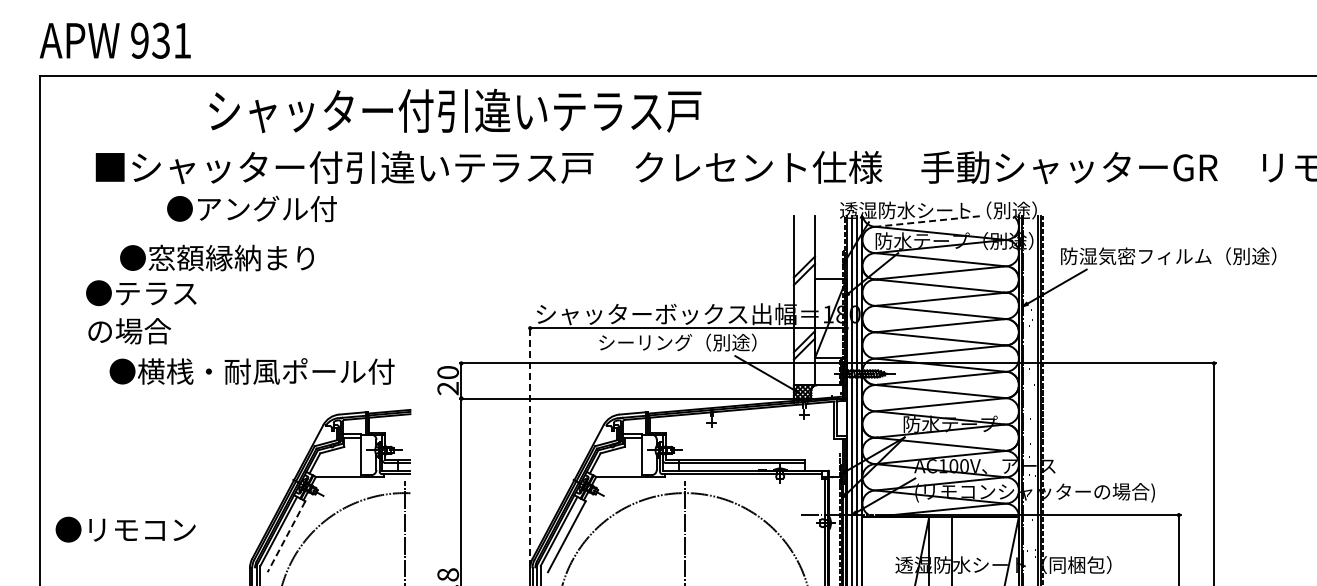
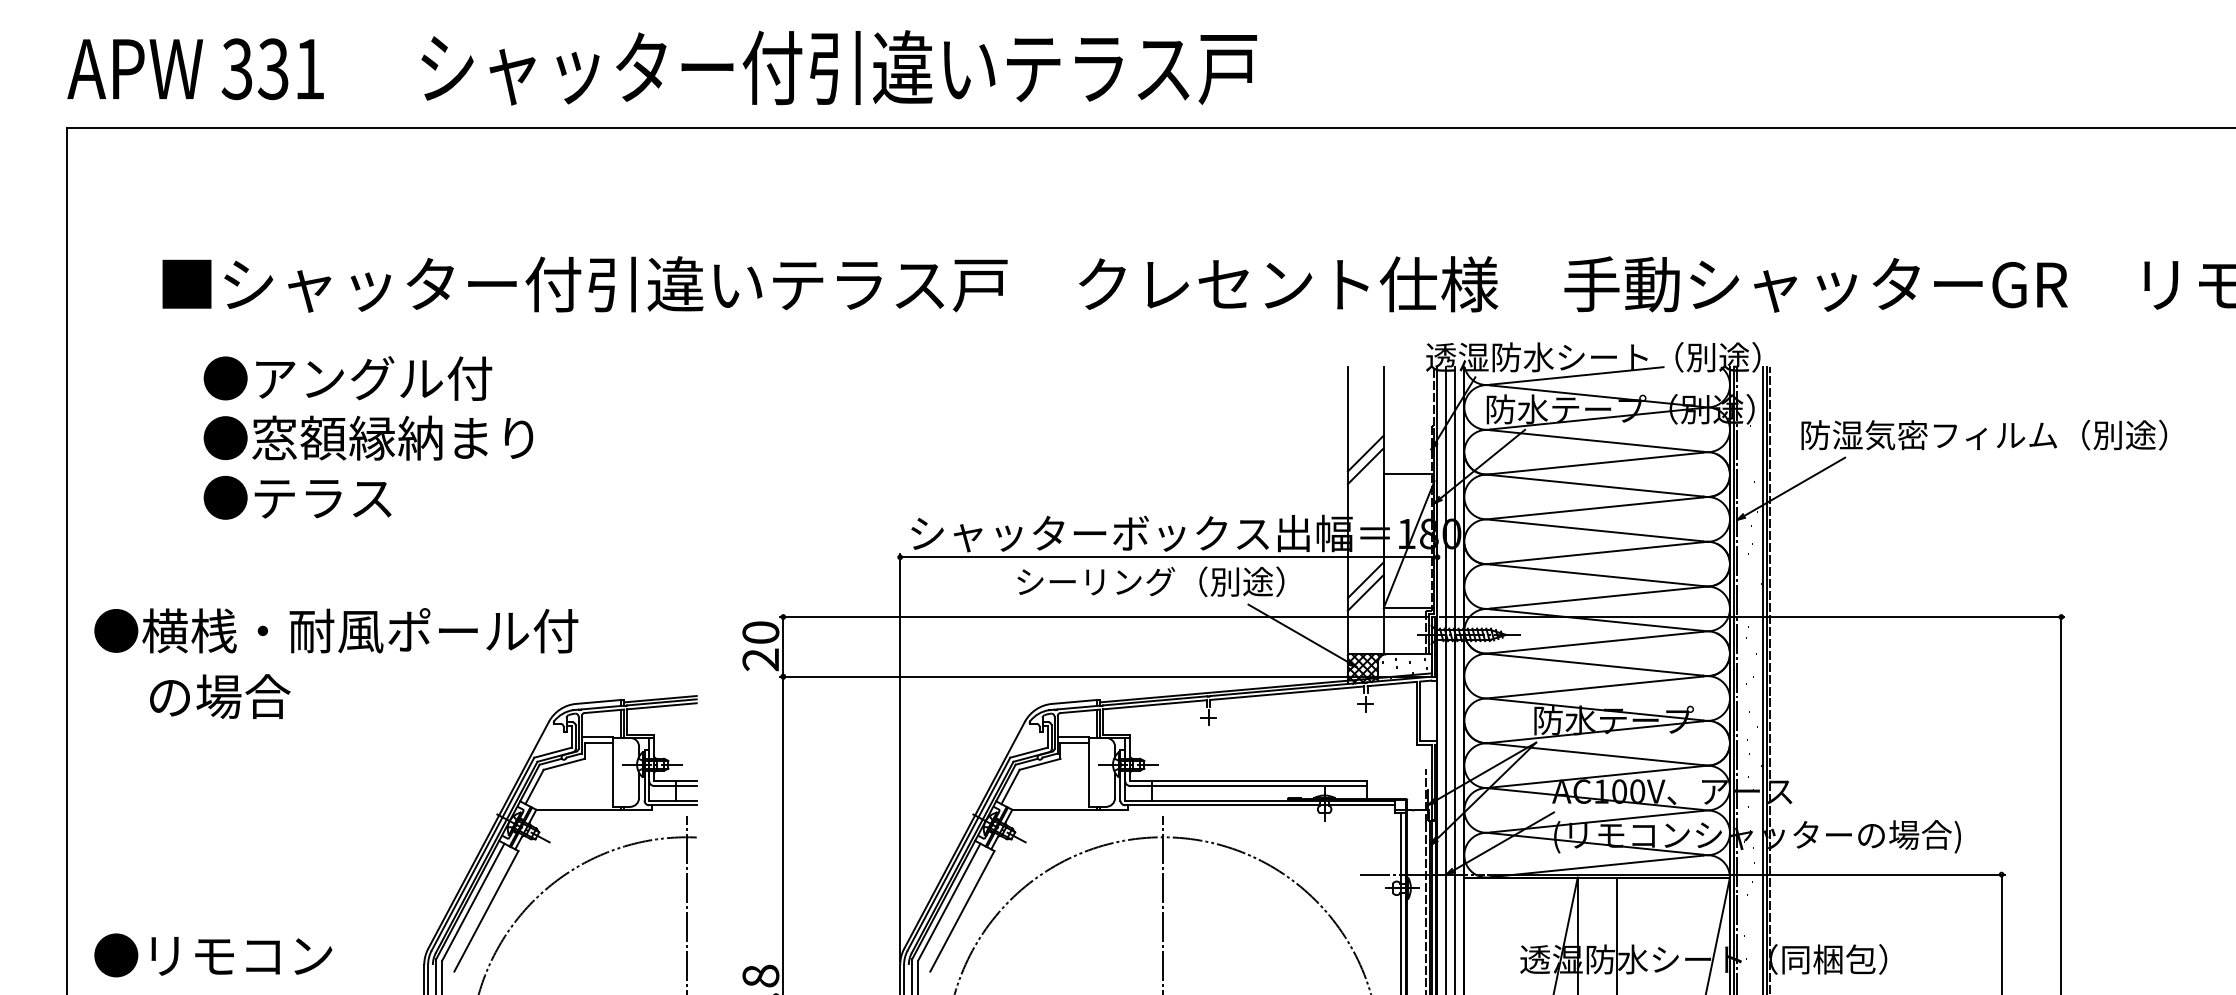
text: (139, 40) -> (236, 68), 931 -> 331
text: (455, 110) -> (839, 67), moved
text: (251, 209) -> (347, 379), moved
line: (929, 221) -> (1578, 376), dashed -> solid
text: (141, 293) -> (297, 498), moved
text: (129, 331) -> (219, 697), moved
text: (251, 371) -> (335, 630), moved
line: (530, 446) -> (900, 758), dashed -> solid
text: (125, 529) -> (212, 955), moved
line: (286, 537) -> (486, 912), dashed -> solid

